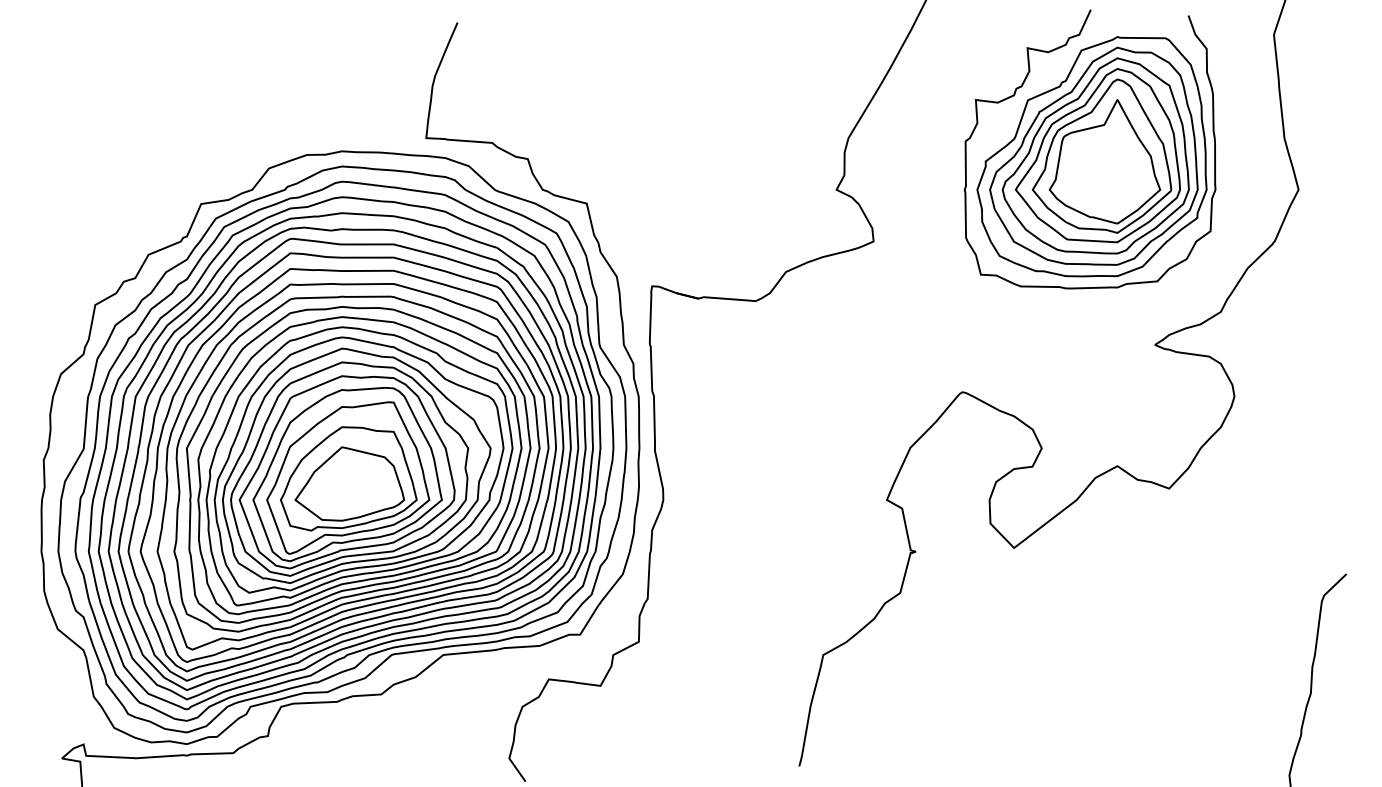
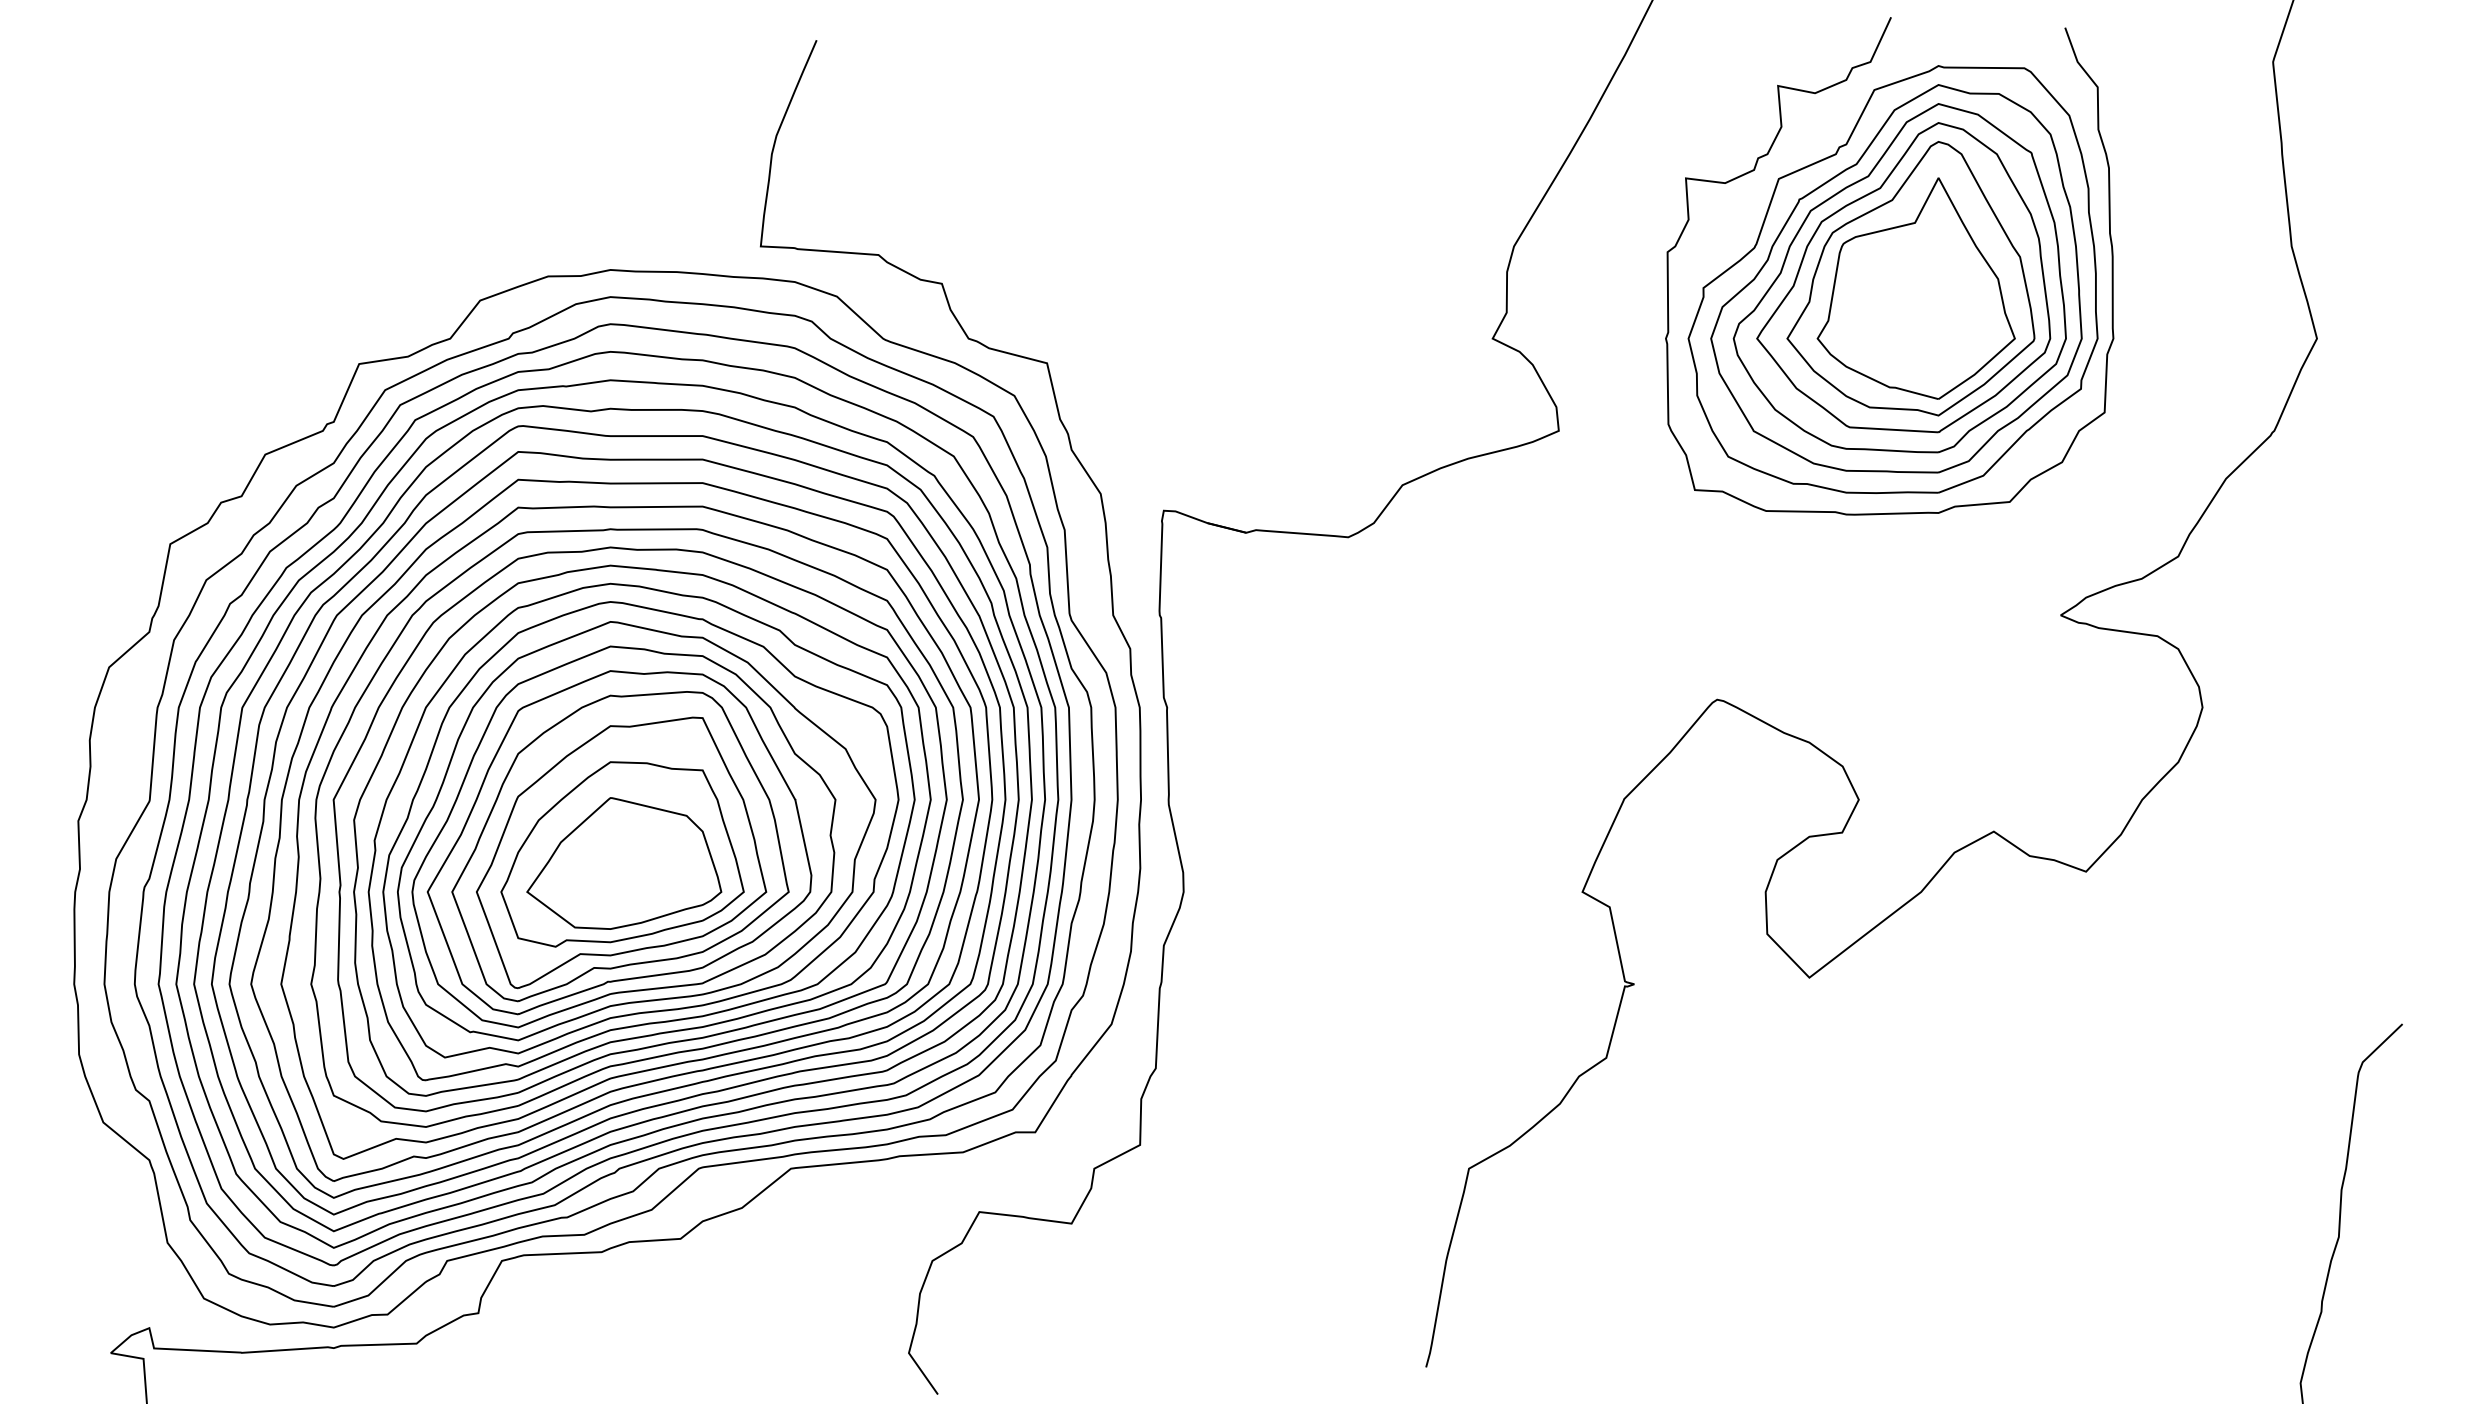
part: (1089, 149) -> (1888, 266), moved

